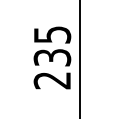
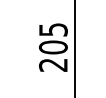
text: (52, 57) -> (53, 47), 235 -> 205

